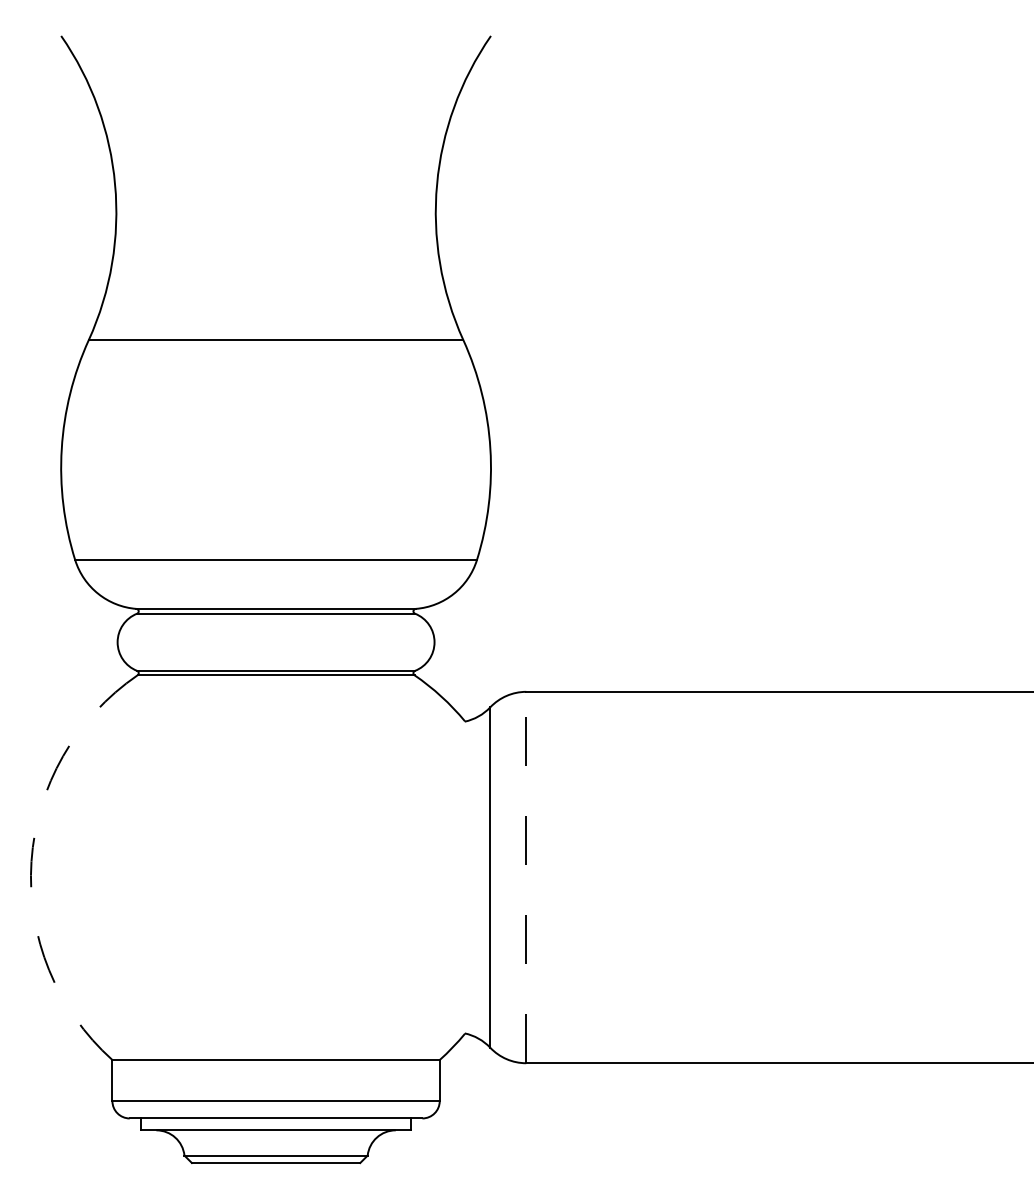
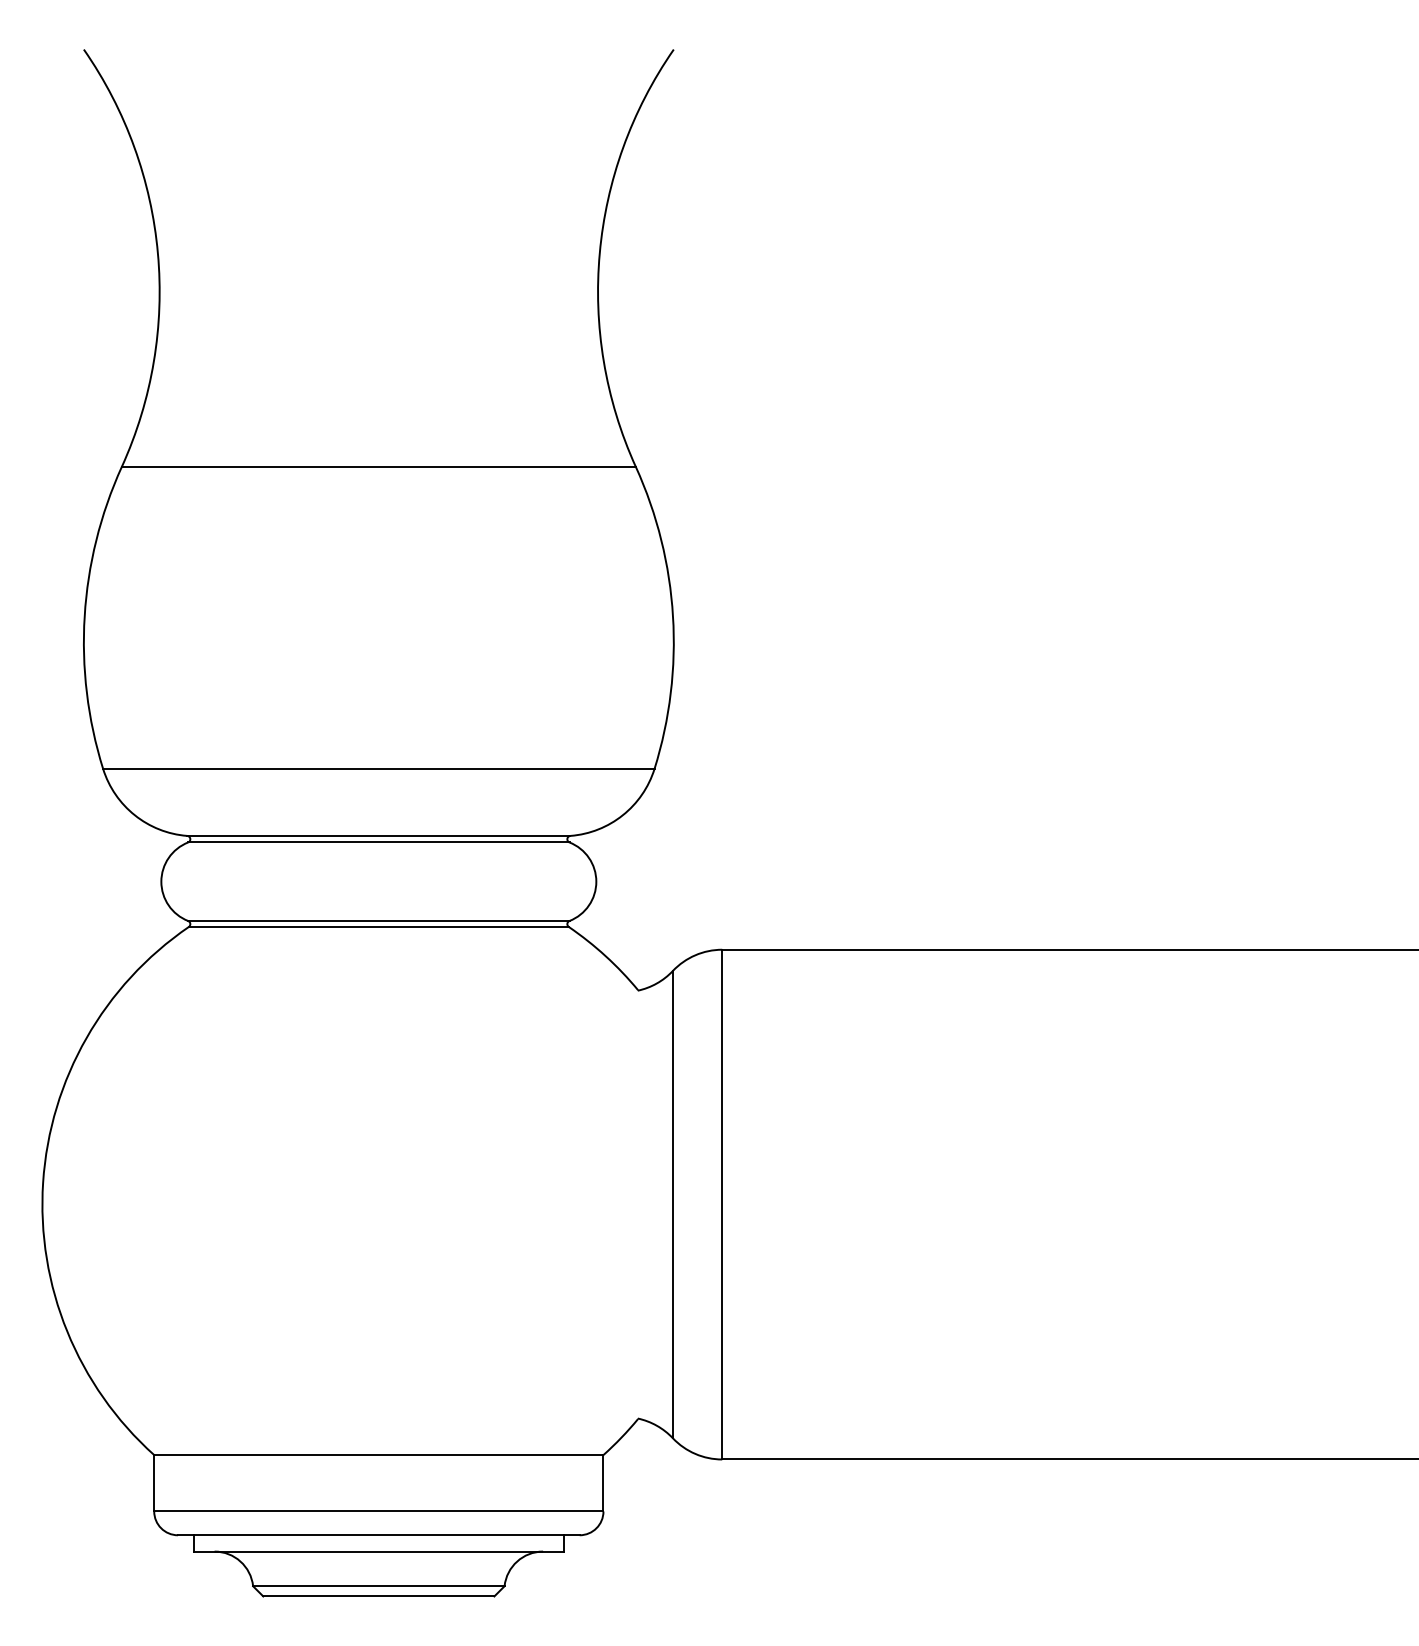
arc: (31, 861) -> (43, 1182), dashed -> solid
line: (526, 877) -> (722, 1204), dashed -> solid

